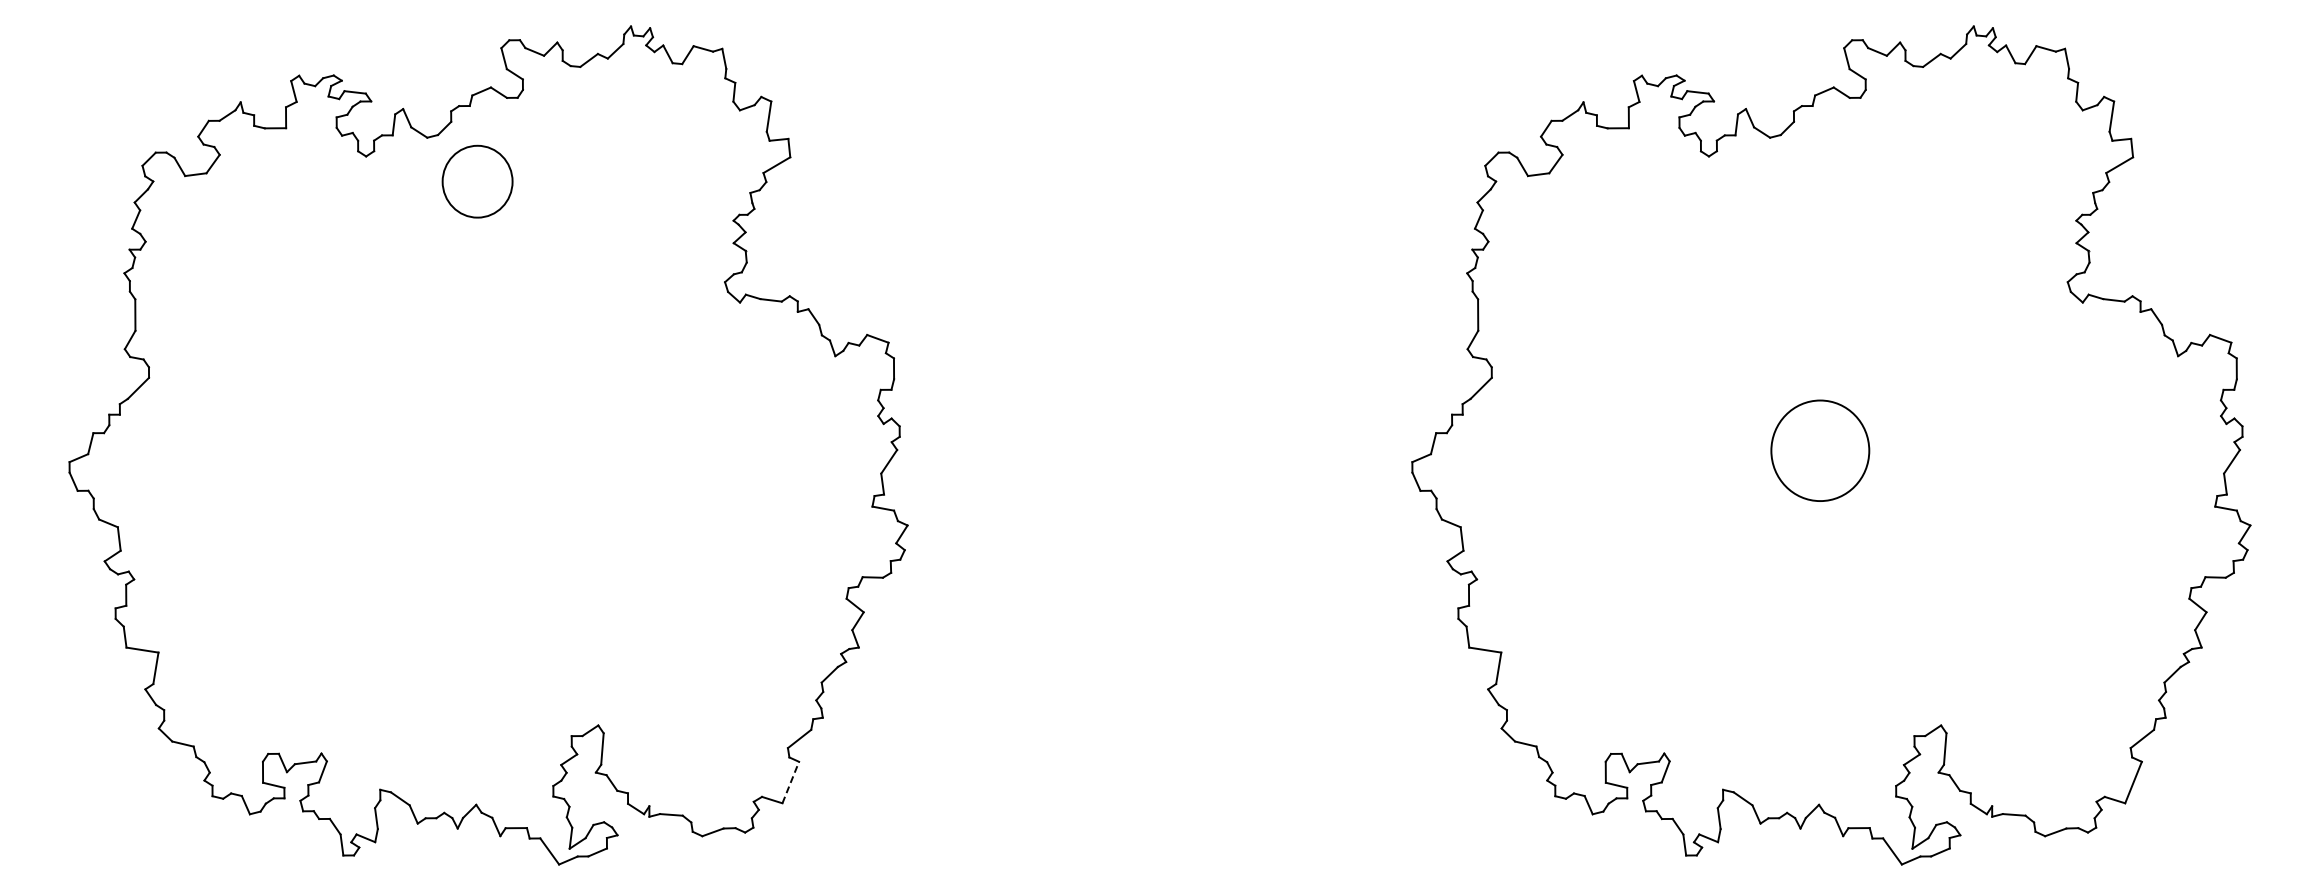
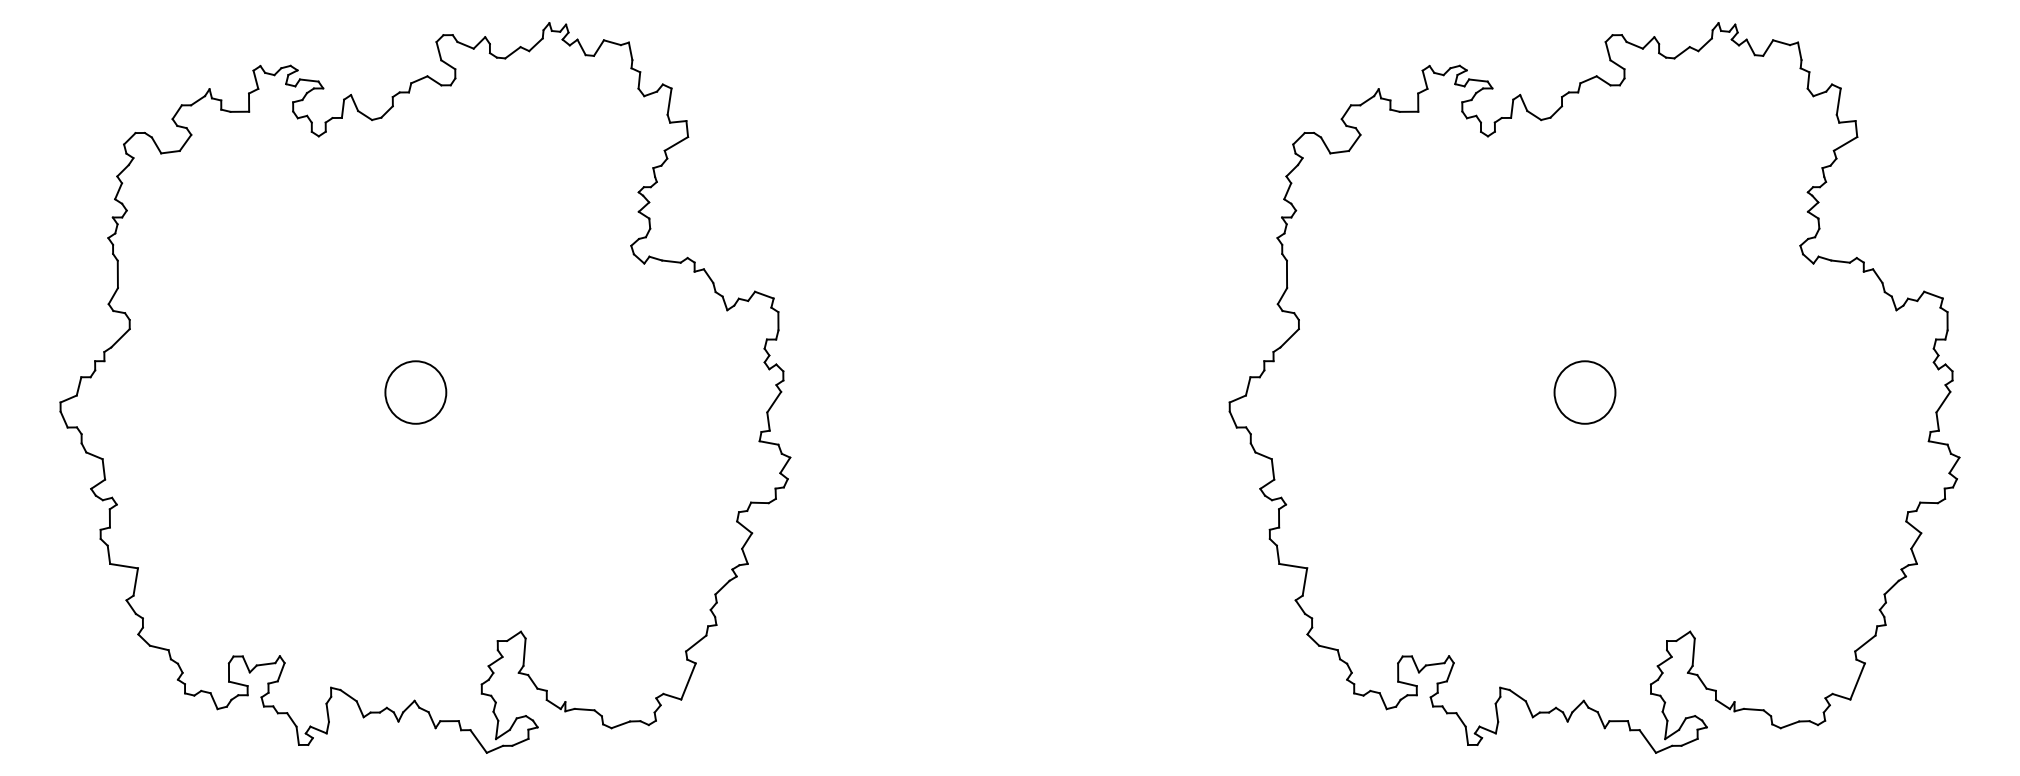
part: (477, 181) -> (415, 392), moved
part: (1820, 450) -> (1585, 392), size x0.71
line: (790, 782) -> (688, 681), dashed -> solid

